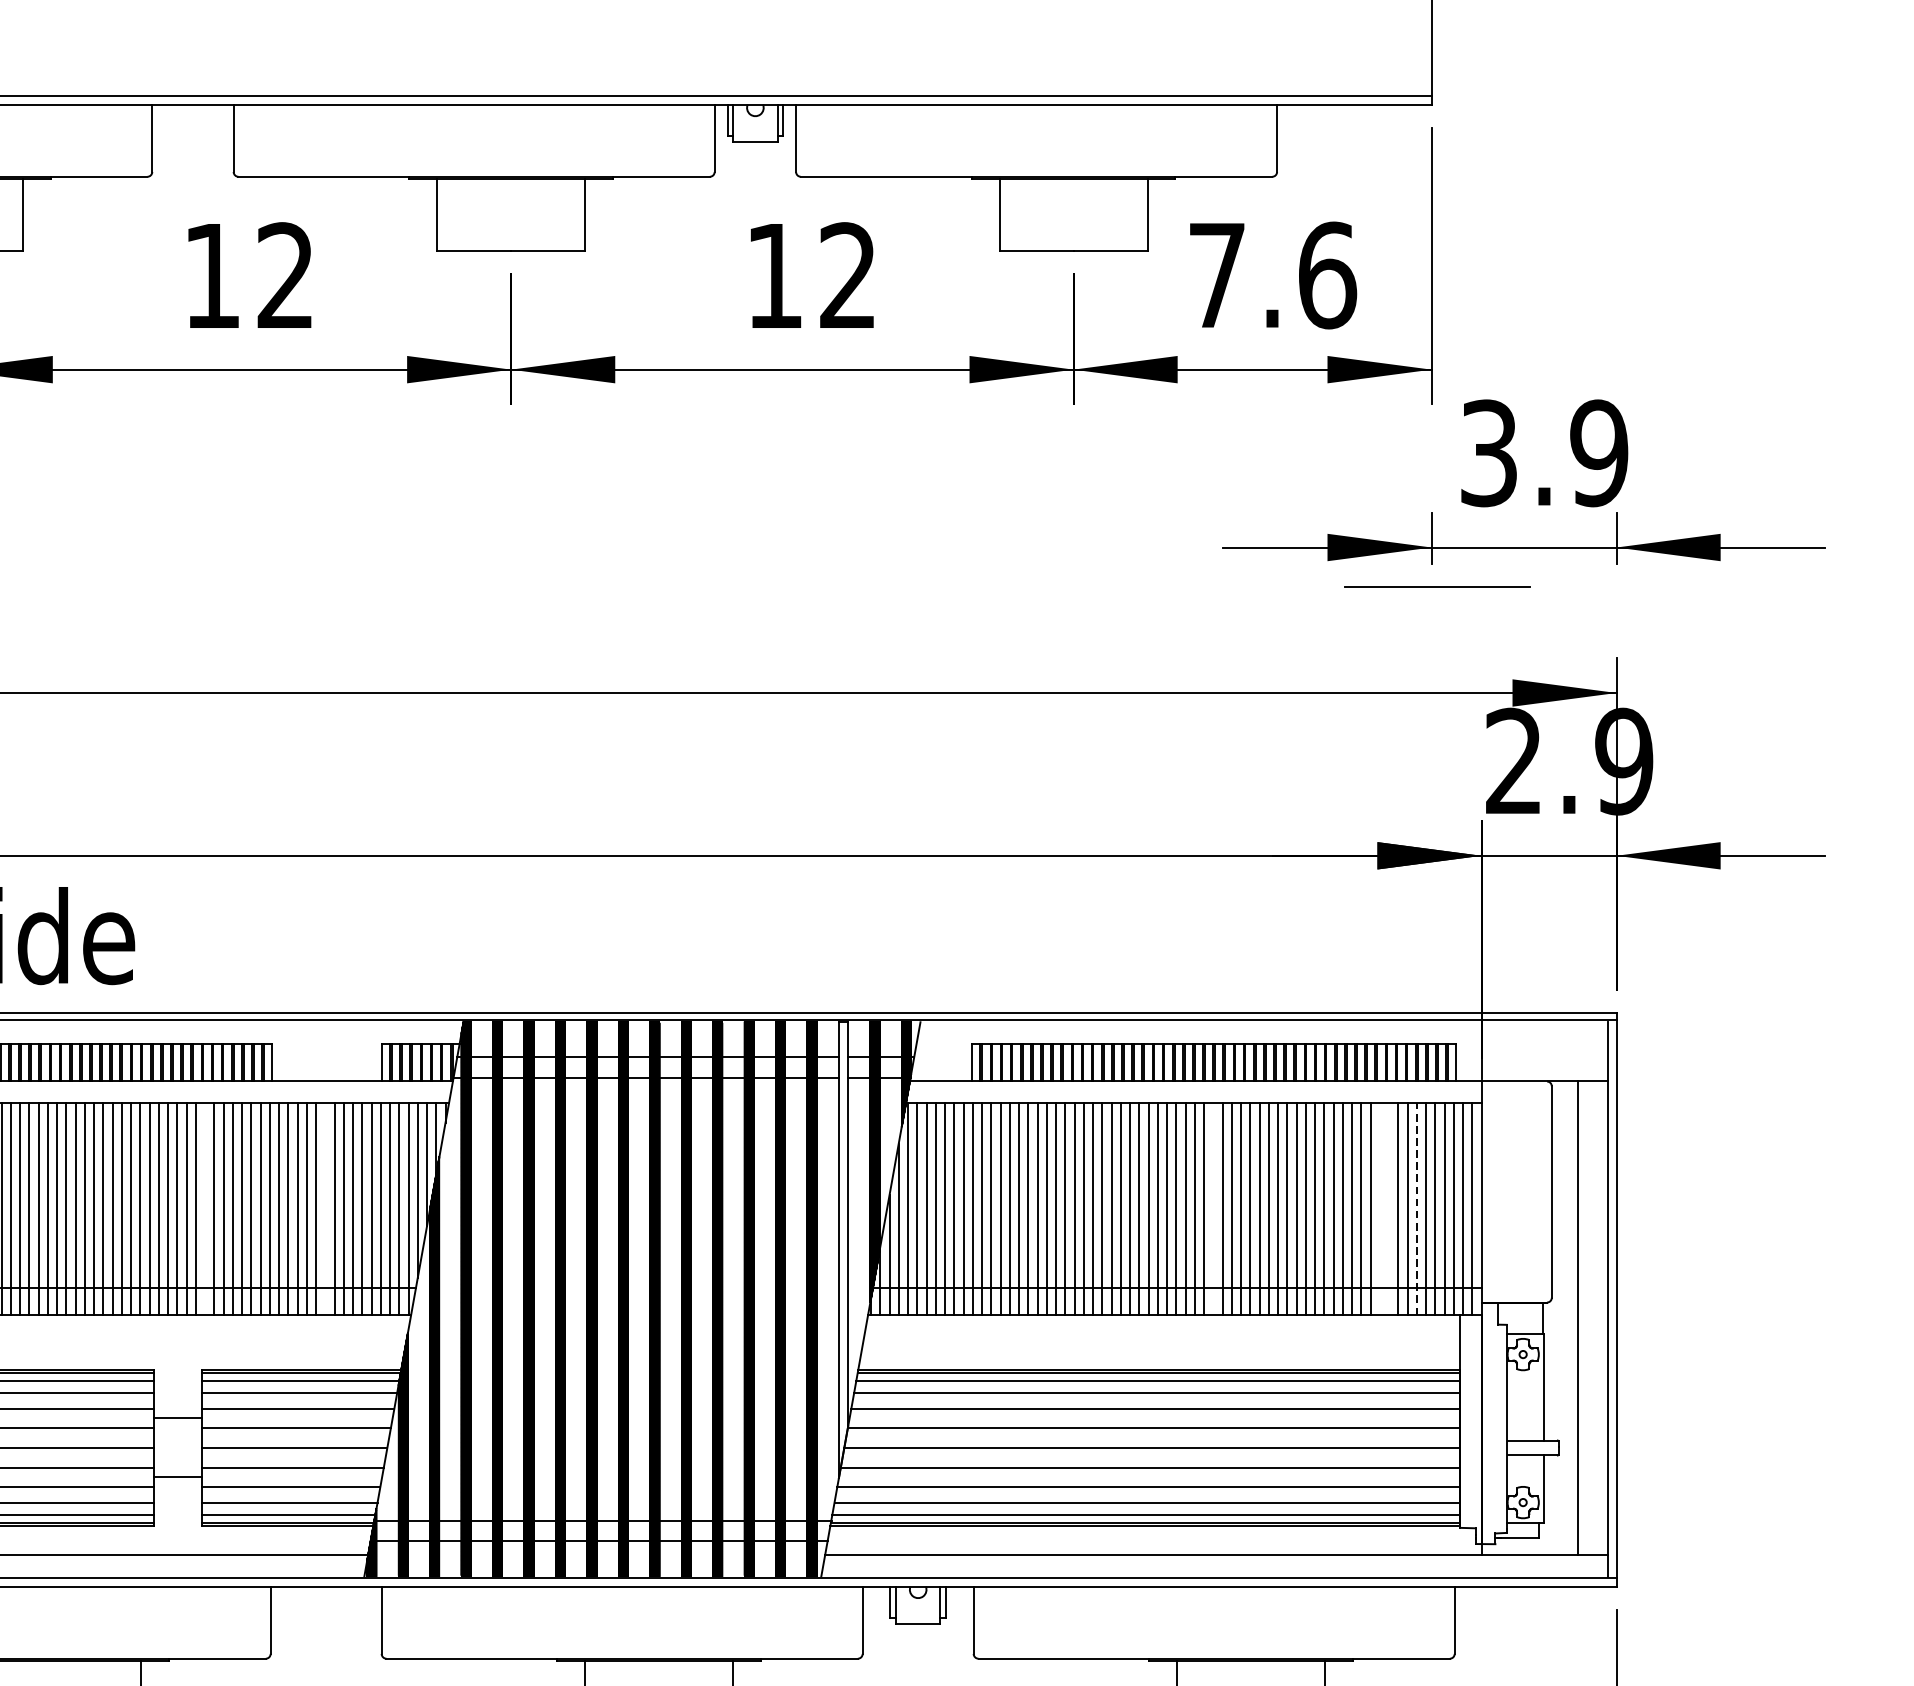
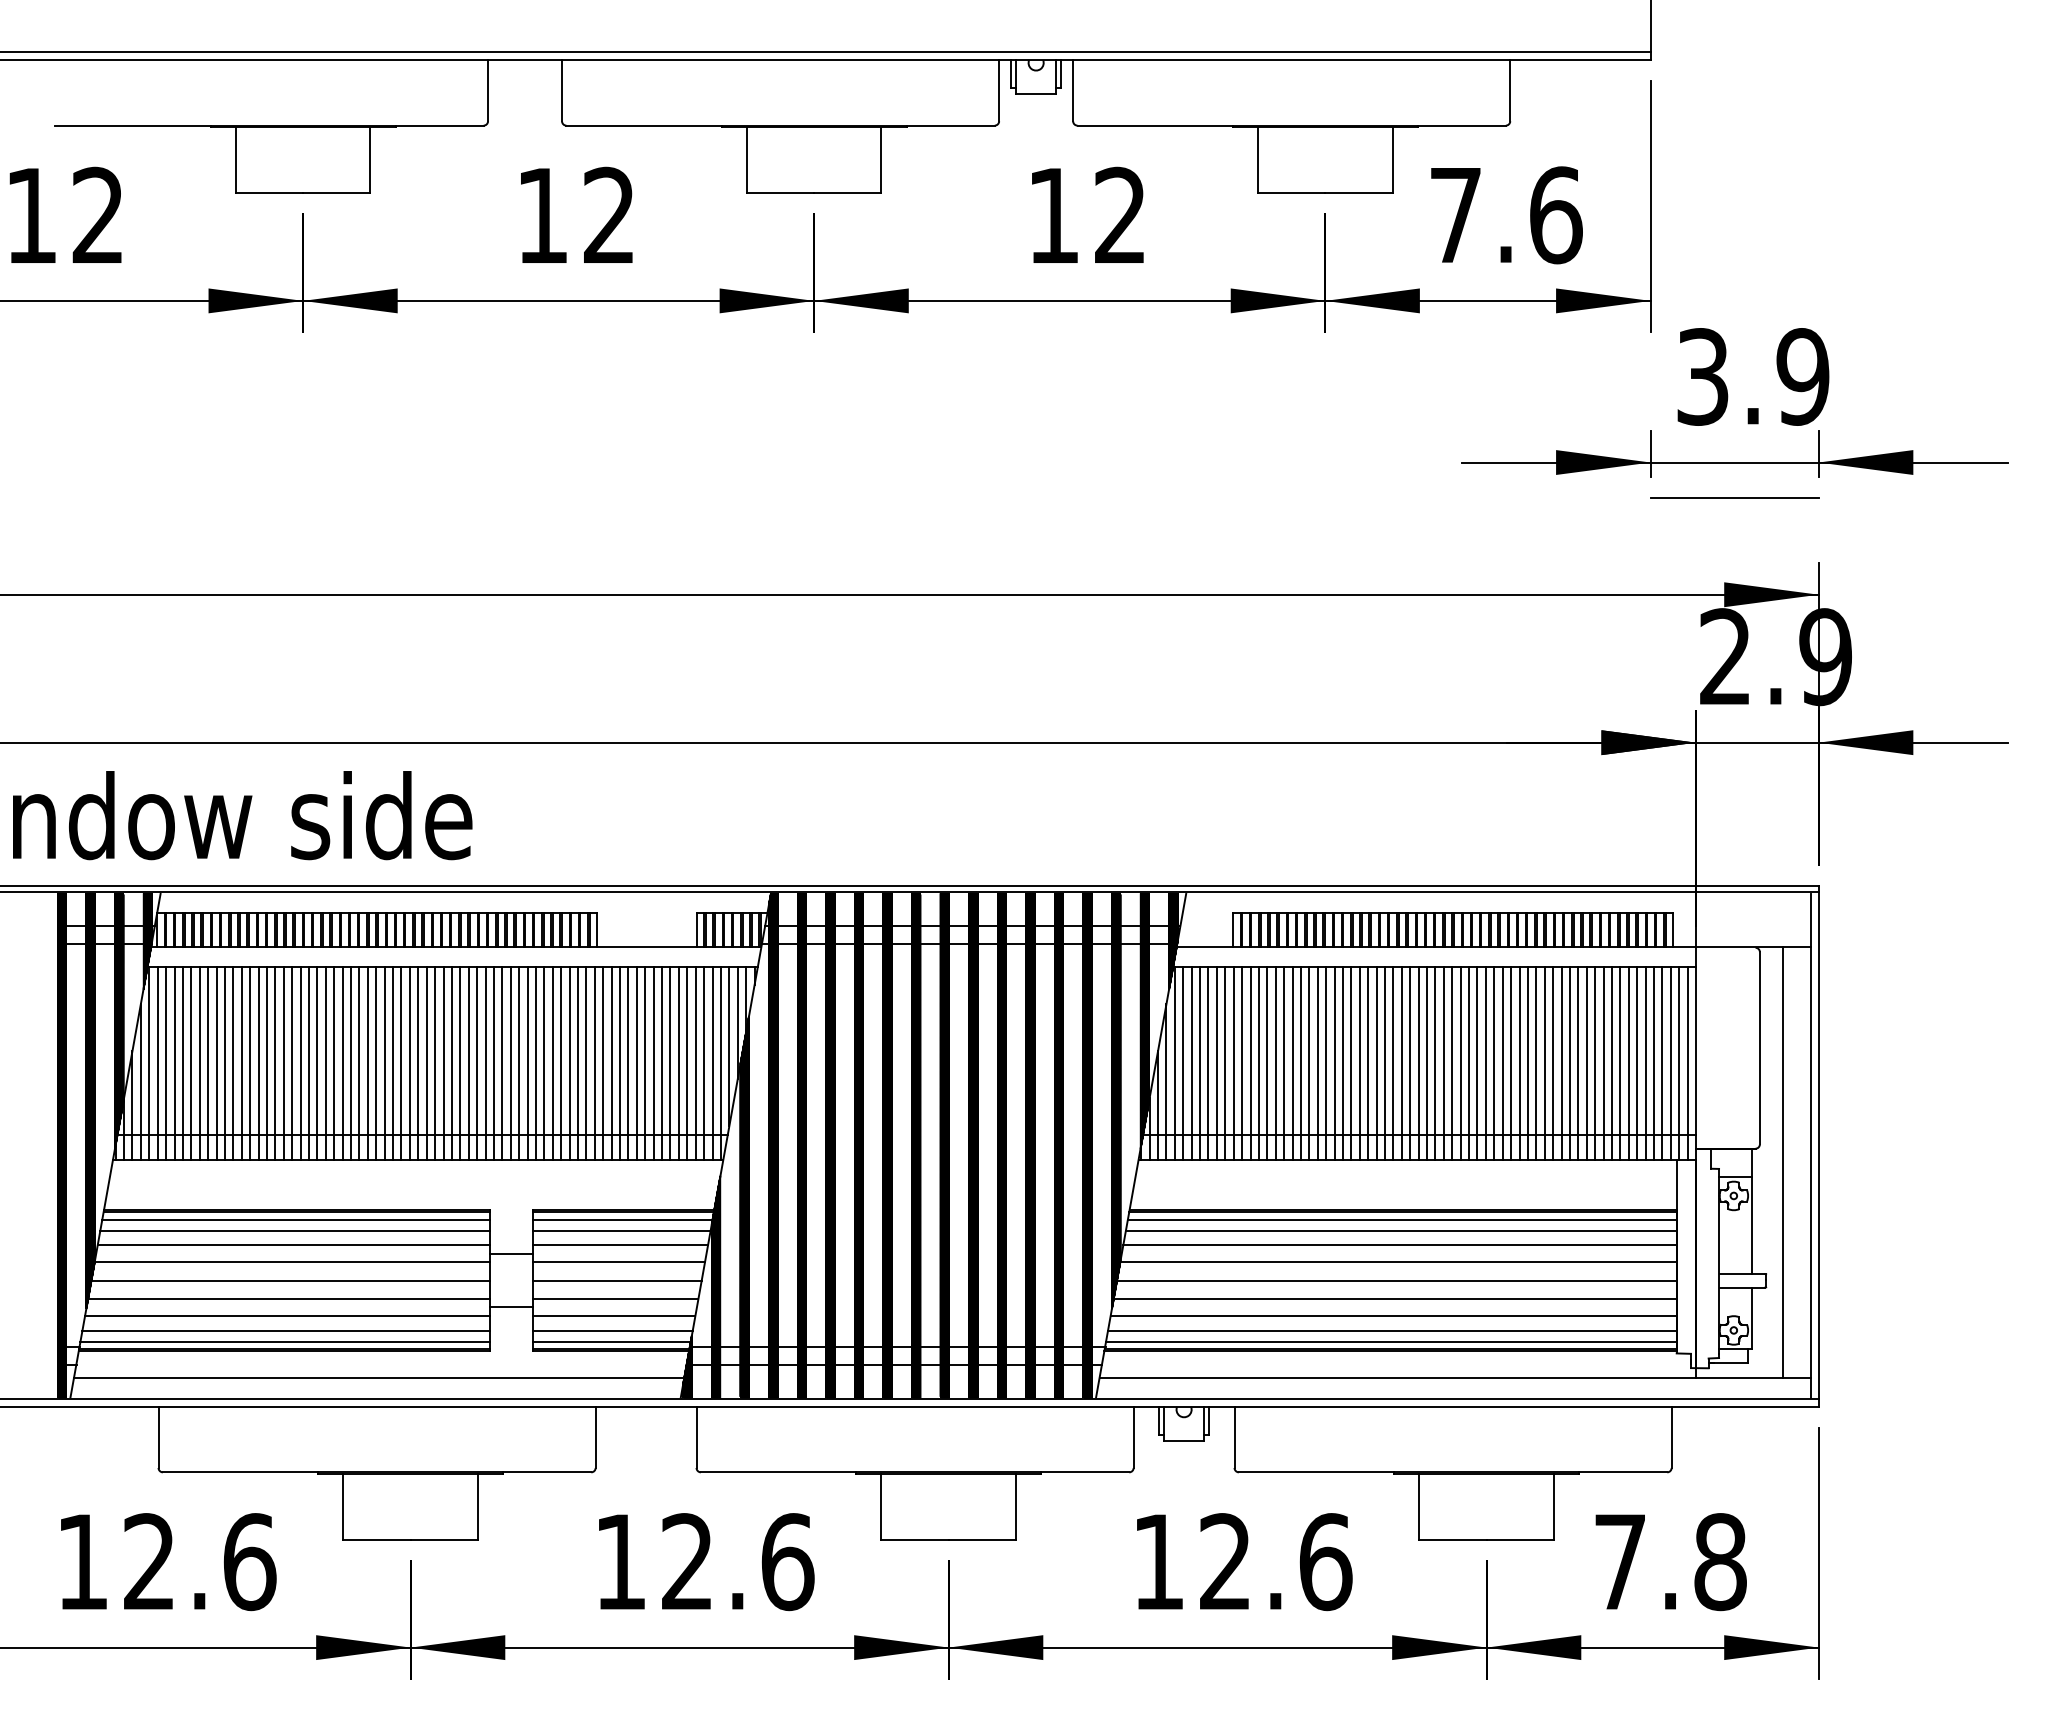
line: (1436, 586) -> (1734, 497), moved
line: (204, 1208) -> (535, 1063), added
line: (325, 1208) -> (645, 1063), added
line: (1213, 1208) -> (1452, 1063), added
line: (1379, 1208) -> (1603, 1063), added
line: (1388, 1208) -> (1611, 1063), added
line: (1417, 1208) -> (1637, 1063), dashed -> solid
hatch: (843, 1249) -> (1116, 1100), added

